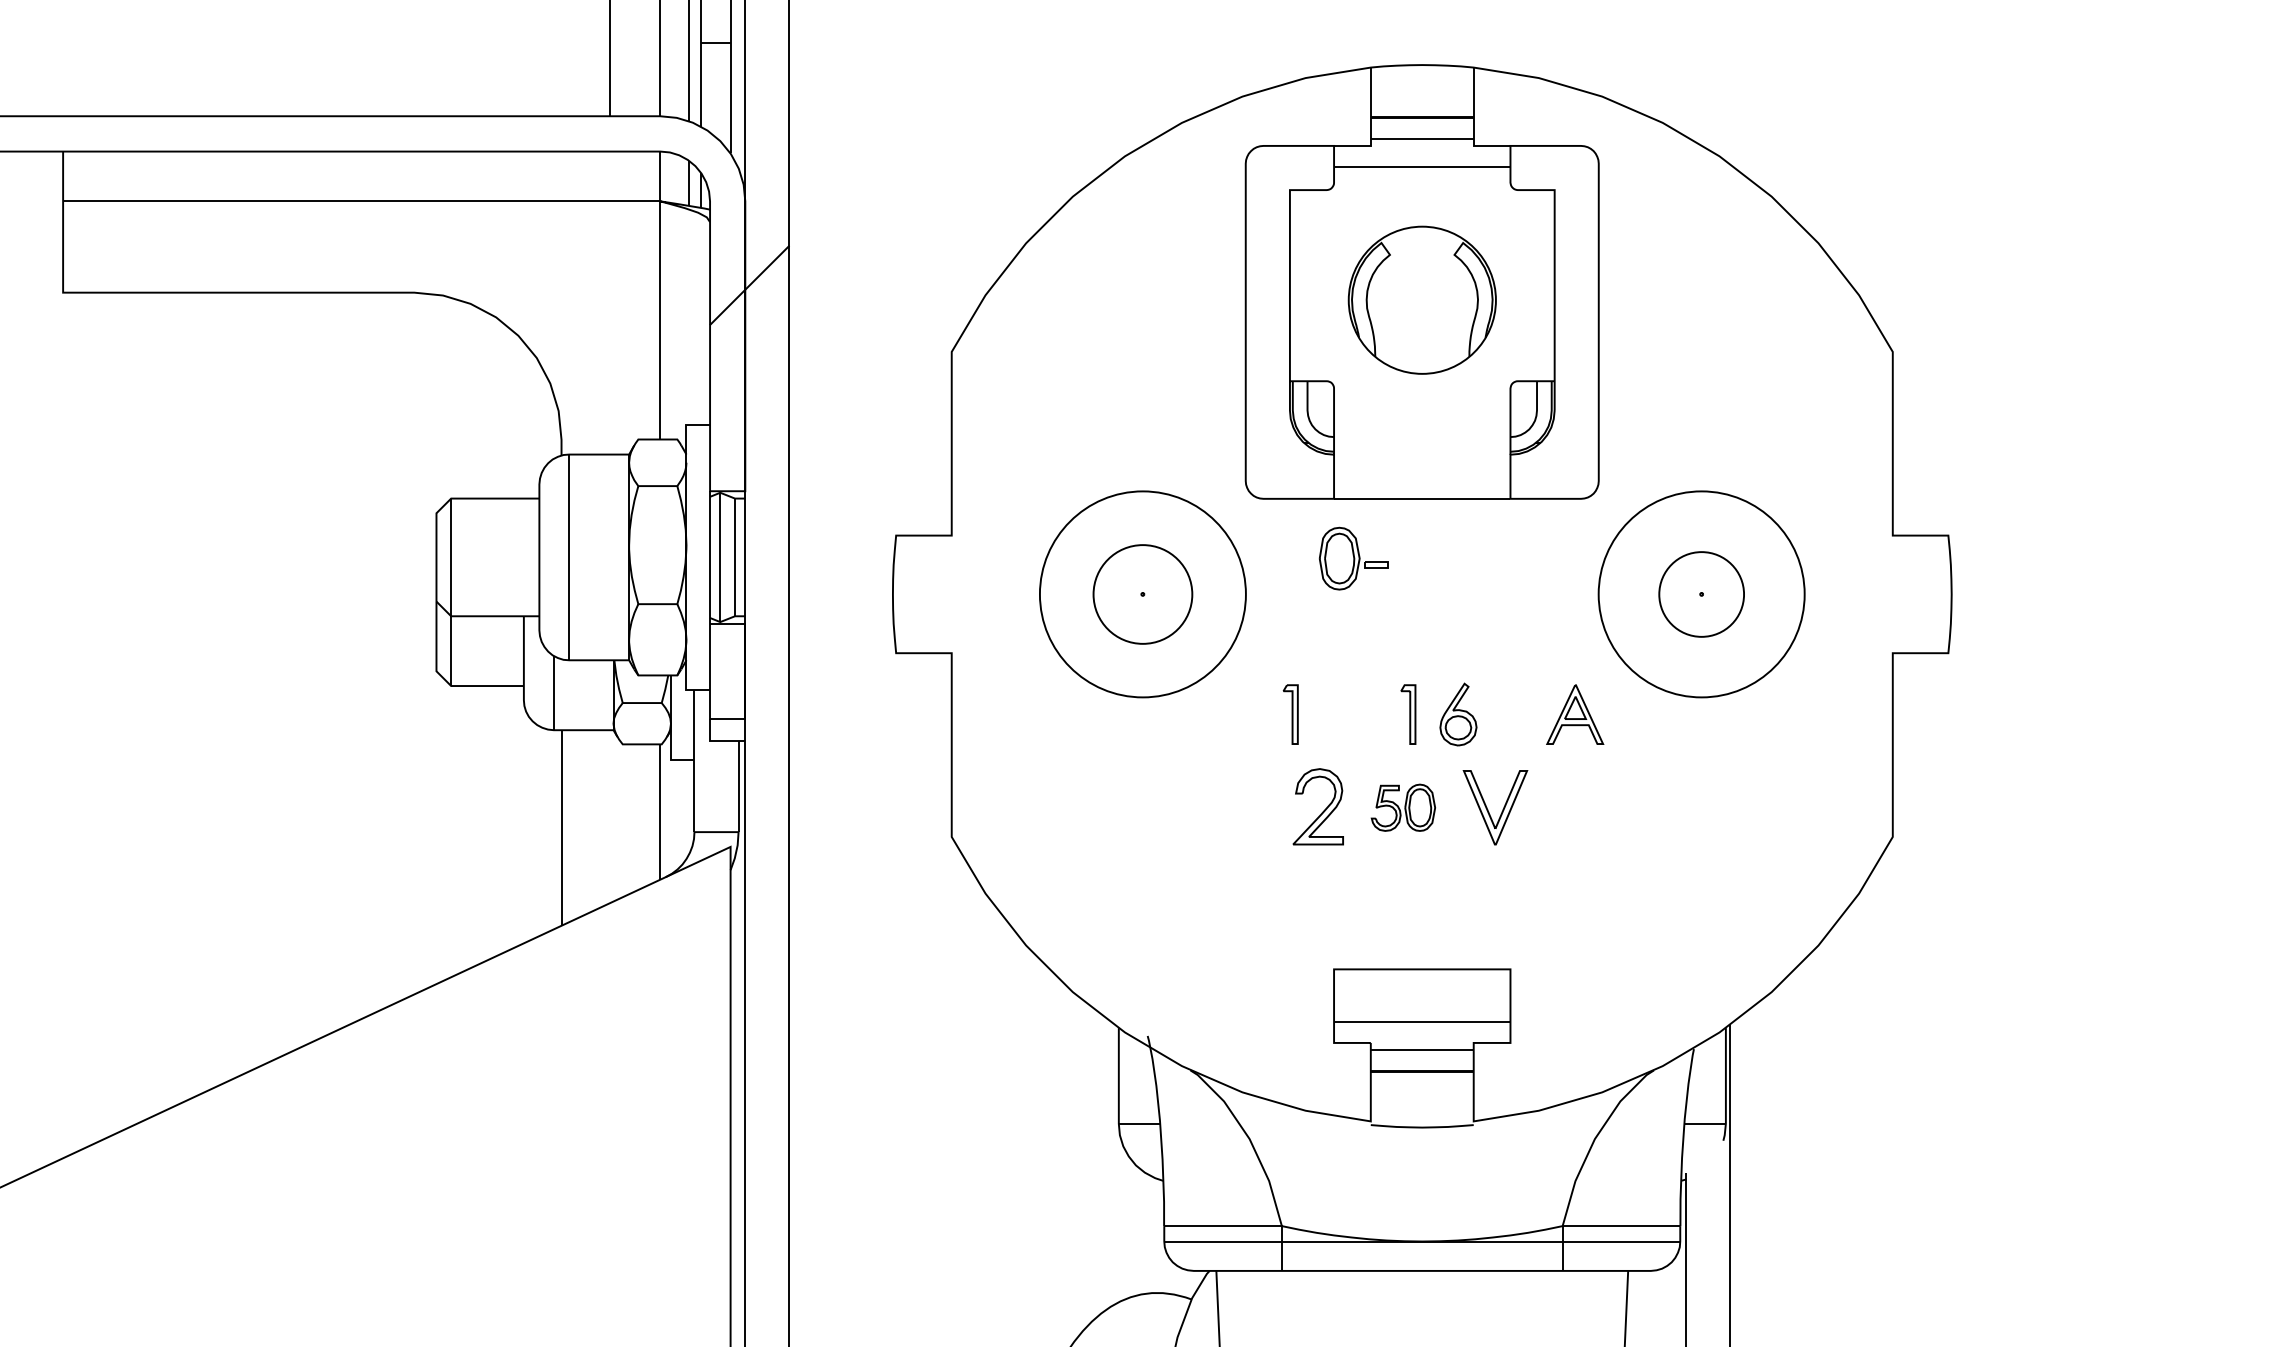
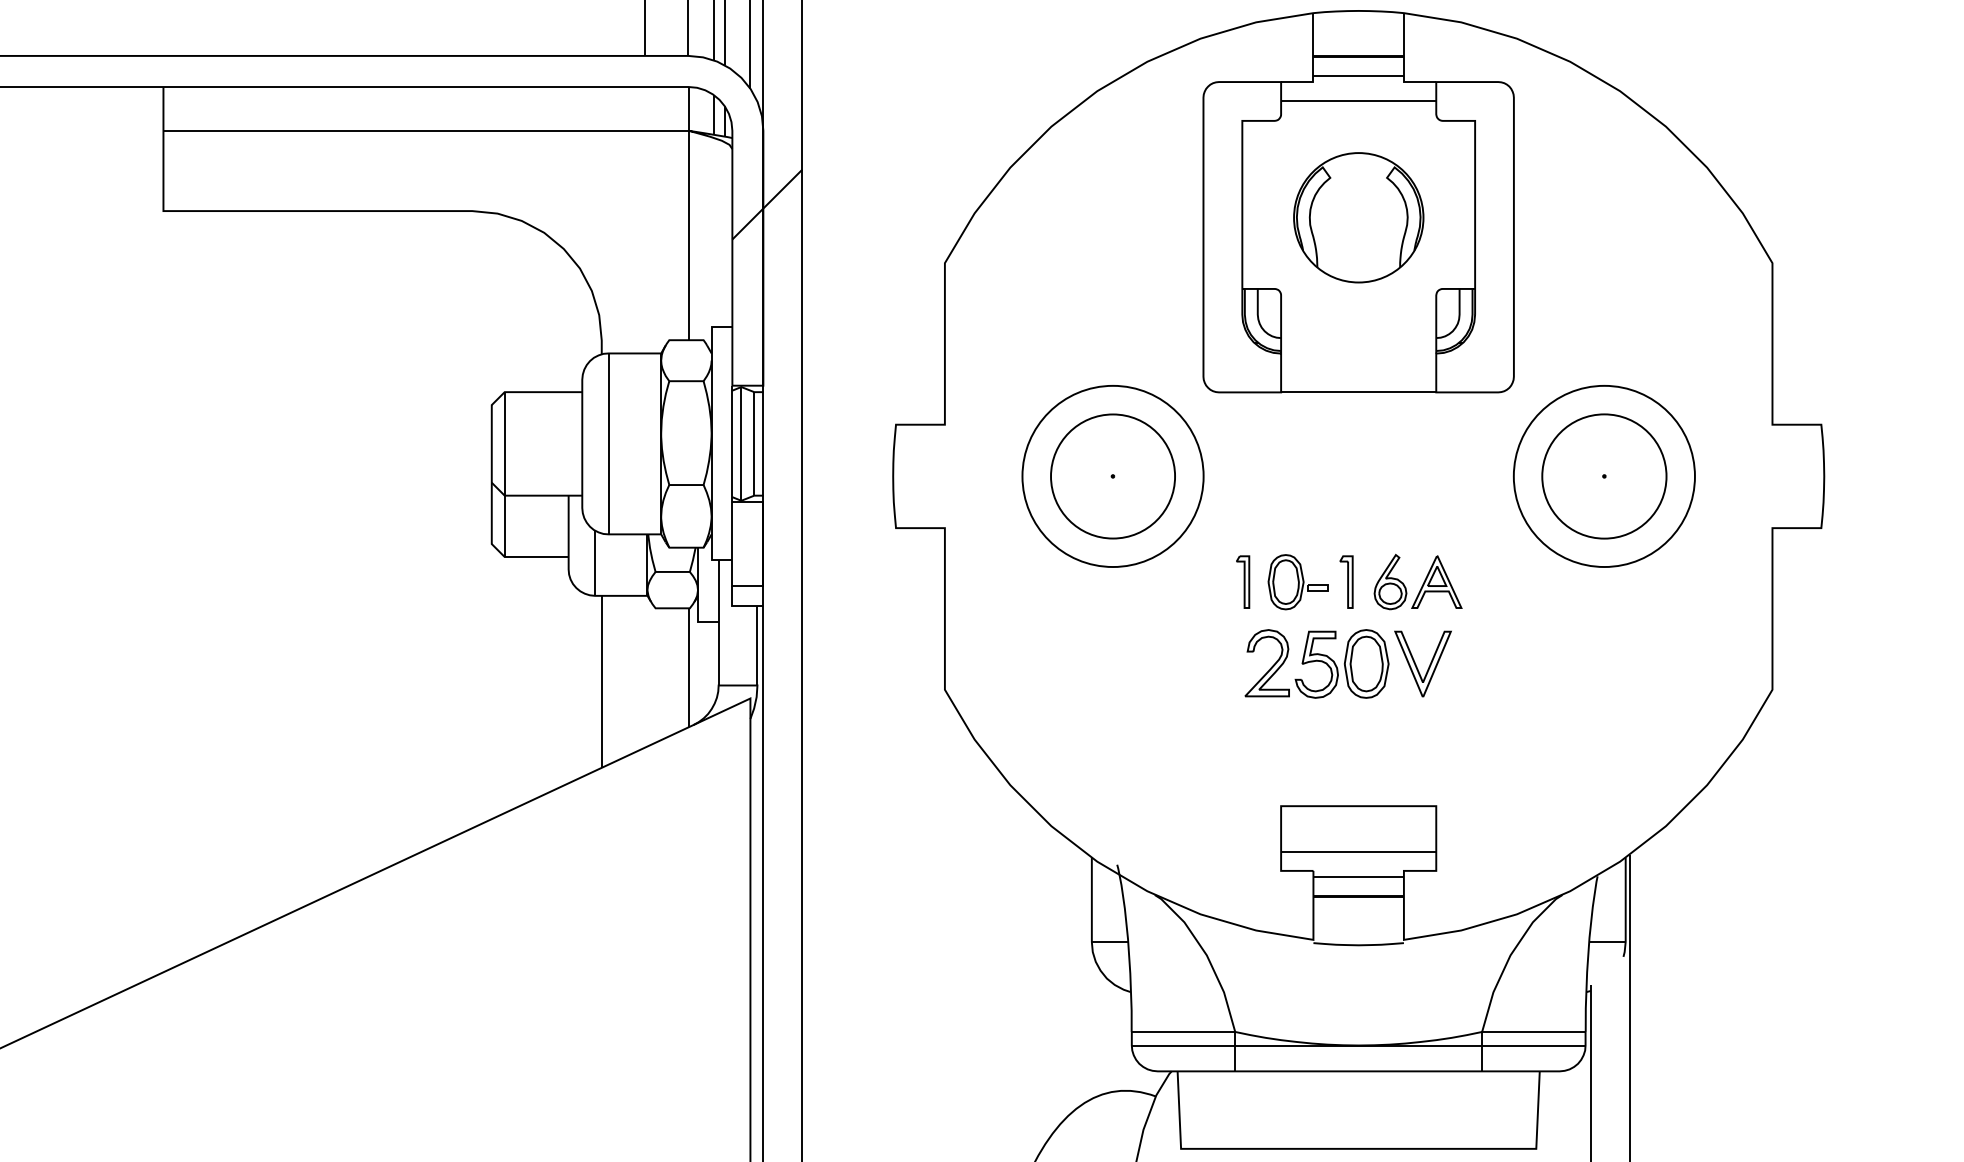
part: (1353, 558) -> (1298, 582), moved
circle: (1142, 594) -> (1112, 476), size x1.43
circle: (1701, 594) -> (1604, 476), size x1.67
part: (1575, 714) -> (1437, 582), moved
part: (1403, 807) -> (1342, 663), size x1.67

